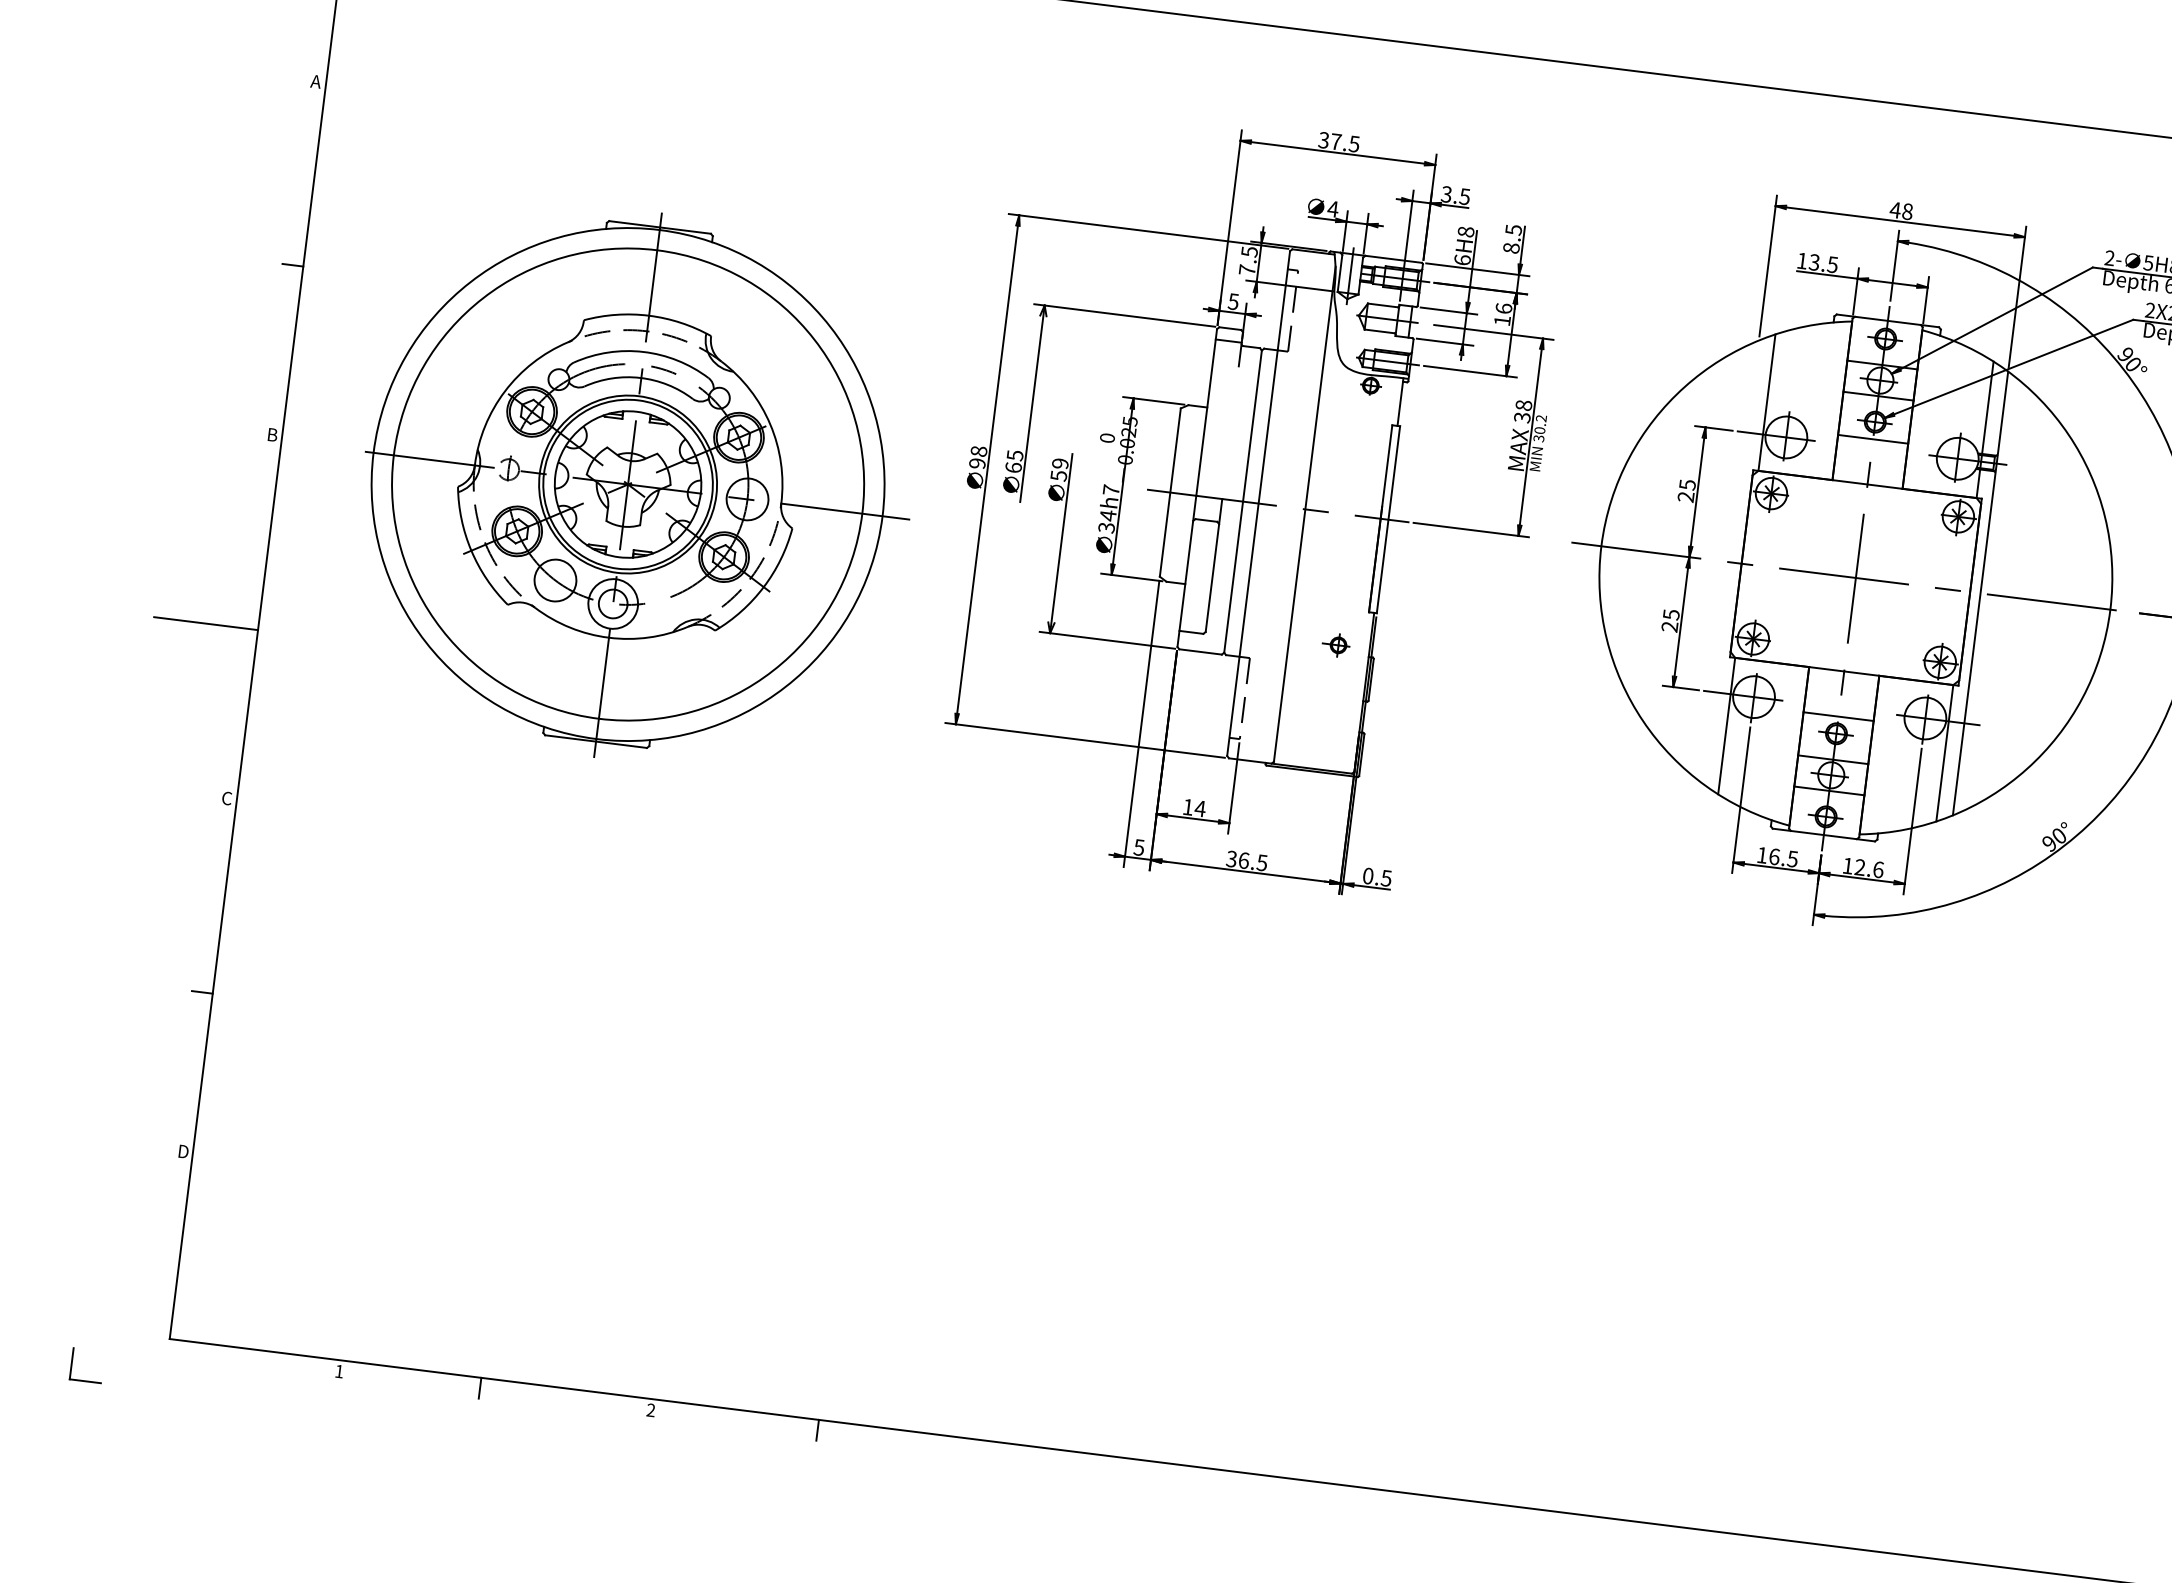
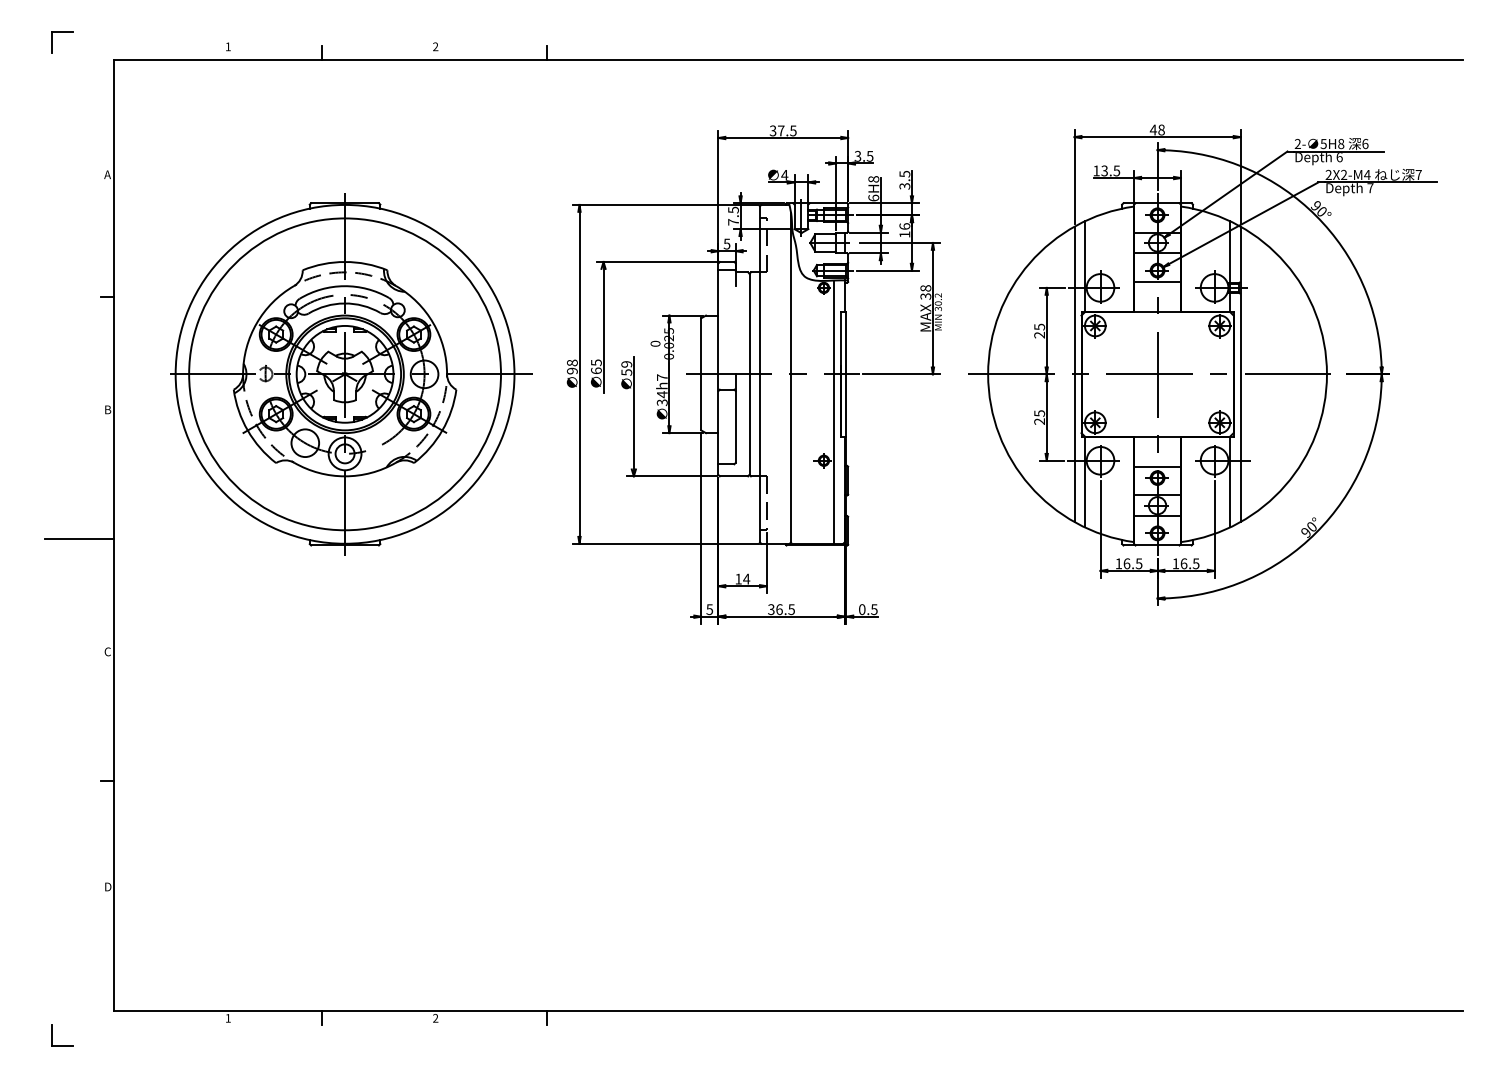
text: (1510, 248) -> (904, 186), 8.5 -> 3.5
part: (637, 485) -> (351, 374), moved
line: (1731, 562) -> (1074, 374), added
line: (1363, 573) -> (834, 411), added
text: (1868, 868) -> (1189, 563), 12.6 -> 16.5

